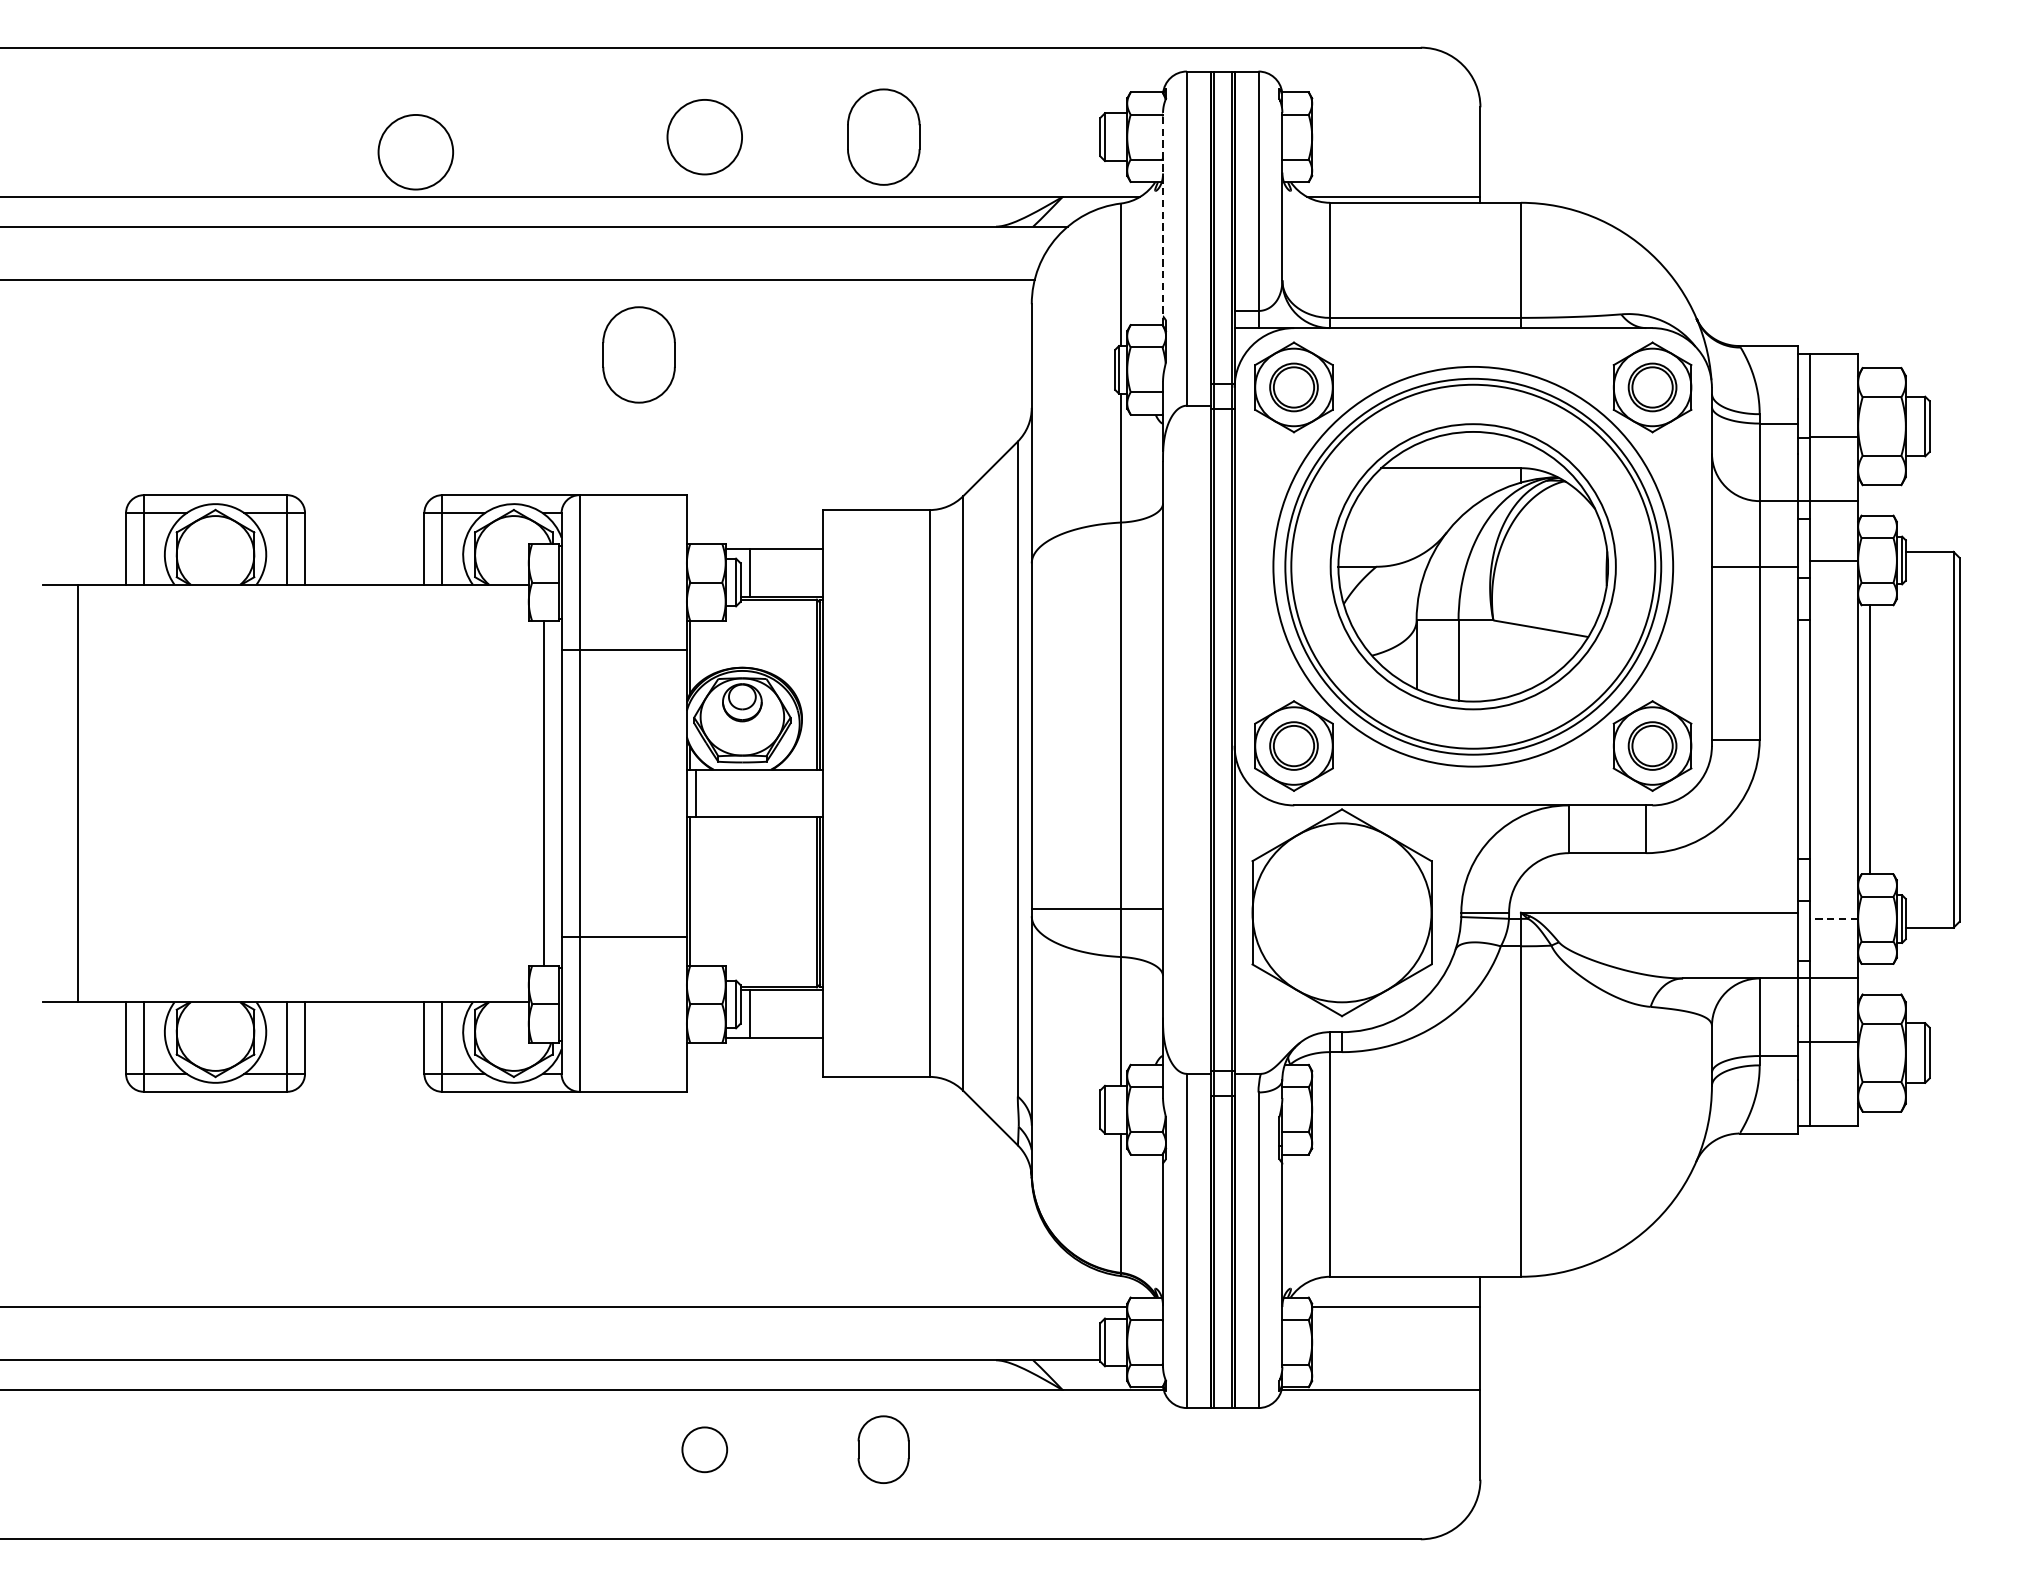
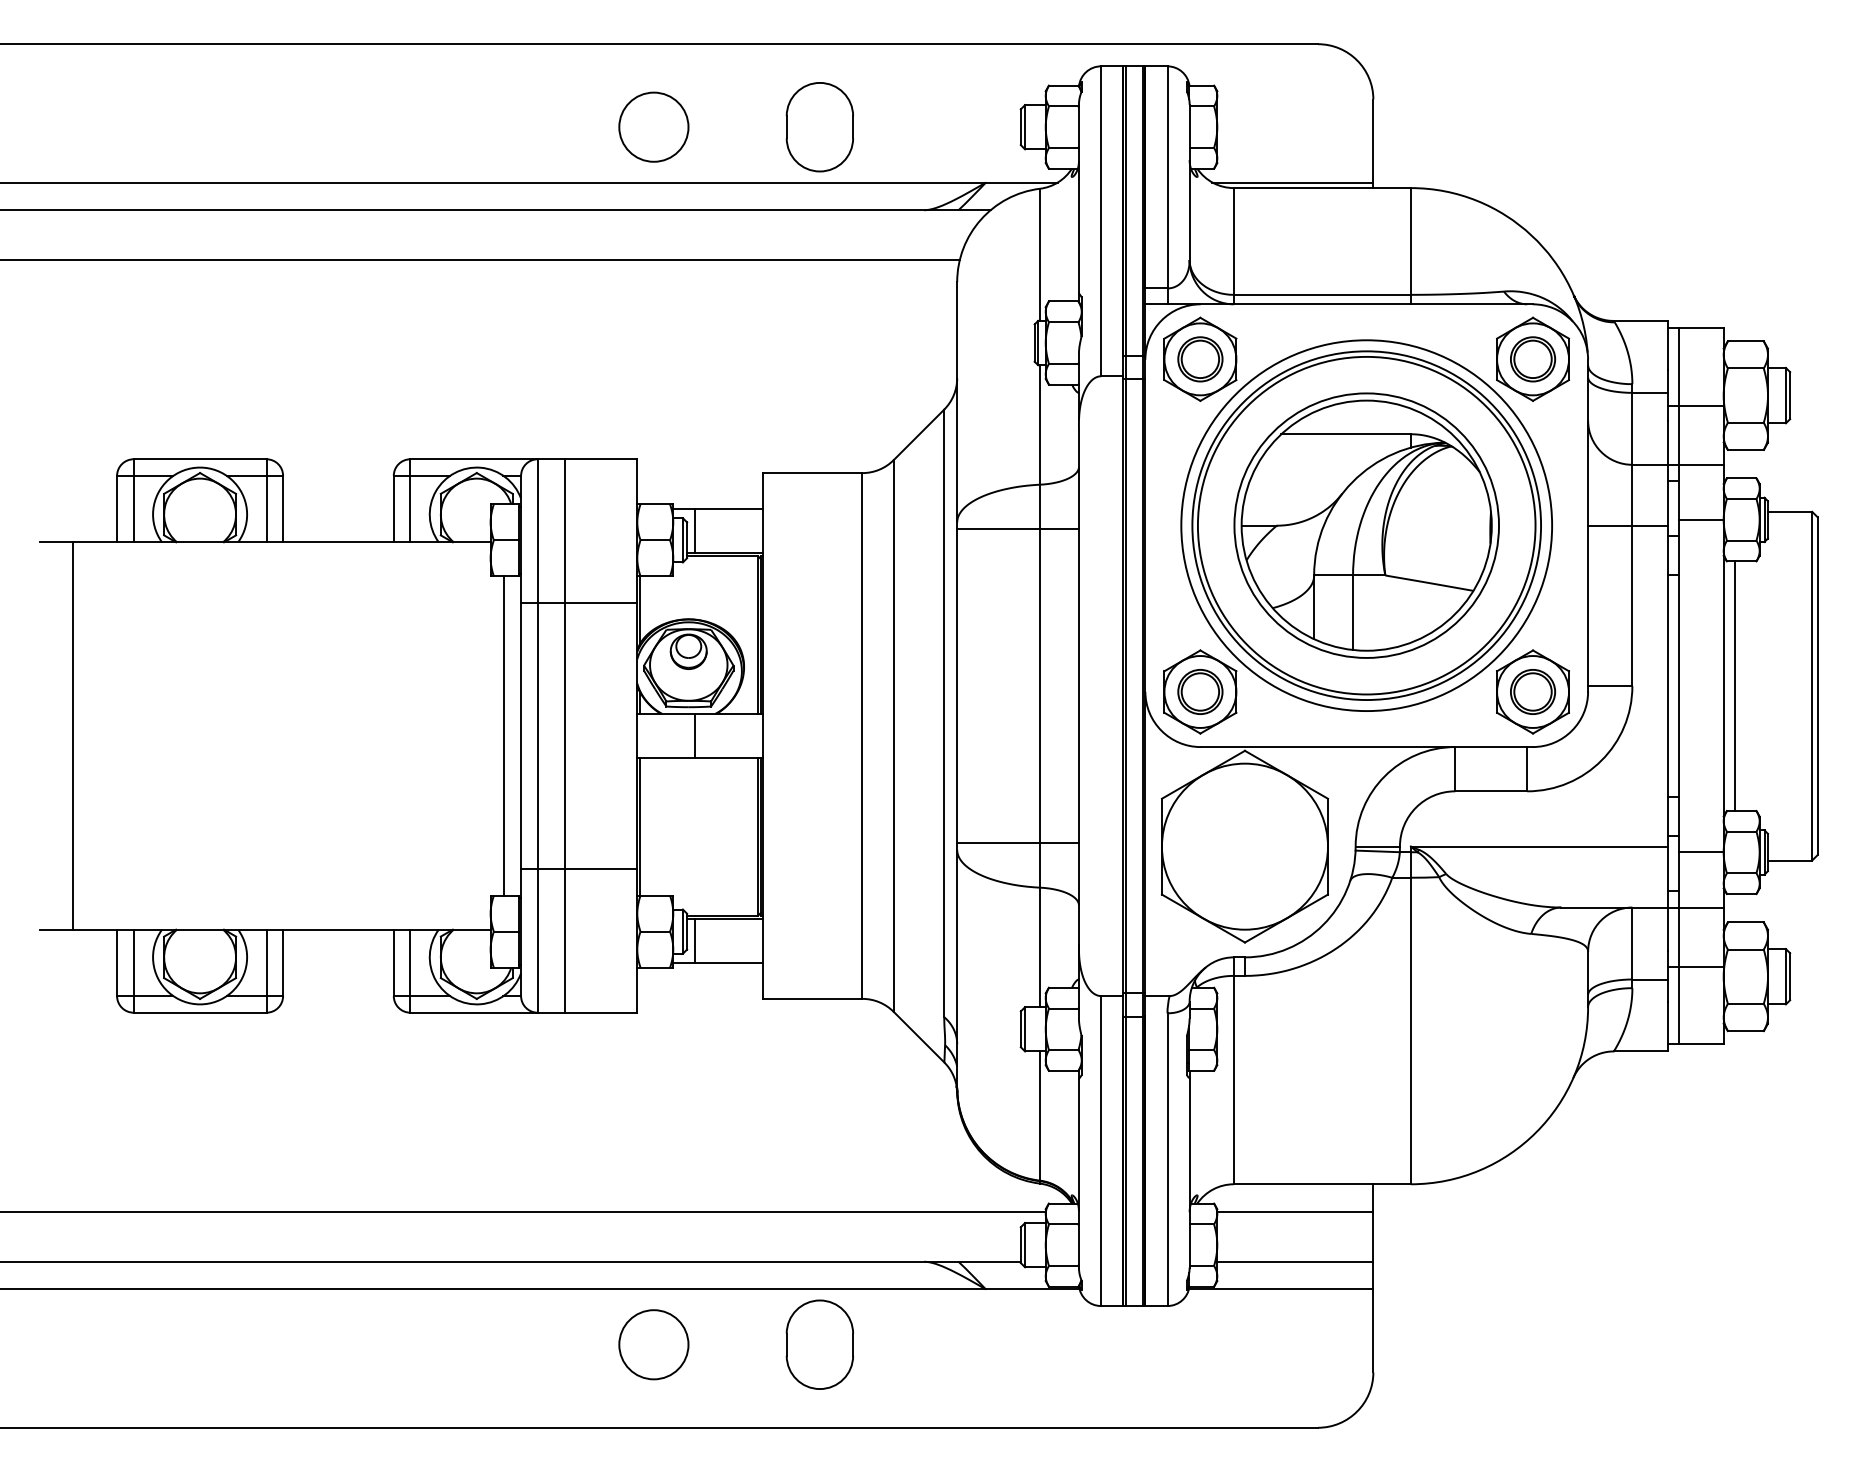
circle: (415, 151) -> (385, 140), removed
line: (1162, 219) -> (1078, 203), dashed -> solid
part: (638, 355) -> (592, 329), removed
line: (1096, 570) -> (1017, 529), added
line: (609, 792) -> (565, 735), added
line: (695, 792) -> (695, 735), moved
line: (1834, 919) -> (1701, 852), dashed -> solid
line: (1396, 1360) -> (1295, 1261), added
circle: (704, 1449) -> (653, 1344), size x1.67
part: (883, 1449) -> (819, 1344), size x1.43

